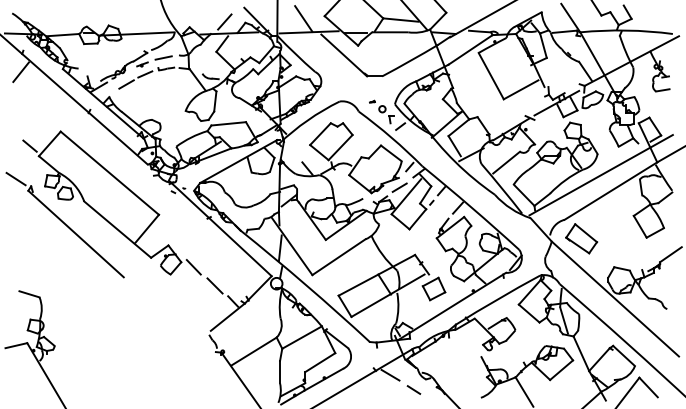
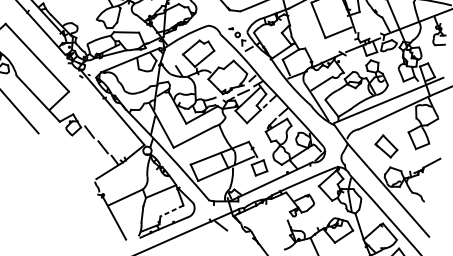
part: (581, 238) -> (386, 146), moved
line: (320, 362) -> (172, 210), solid -> dashed
line: (413, 389) -> (236, 238), removed

